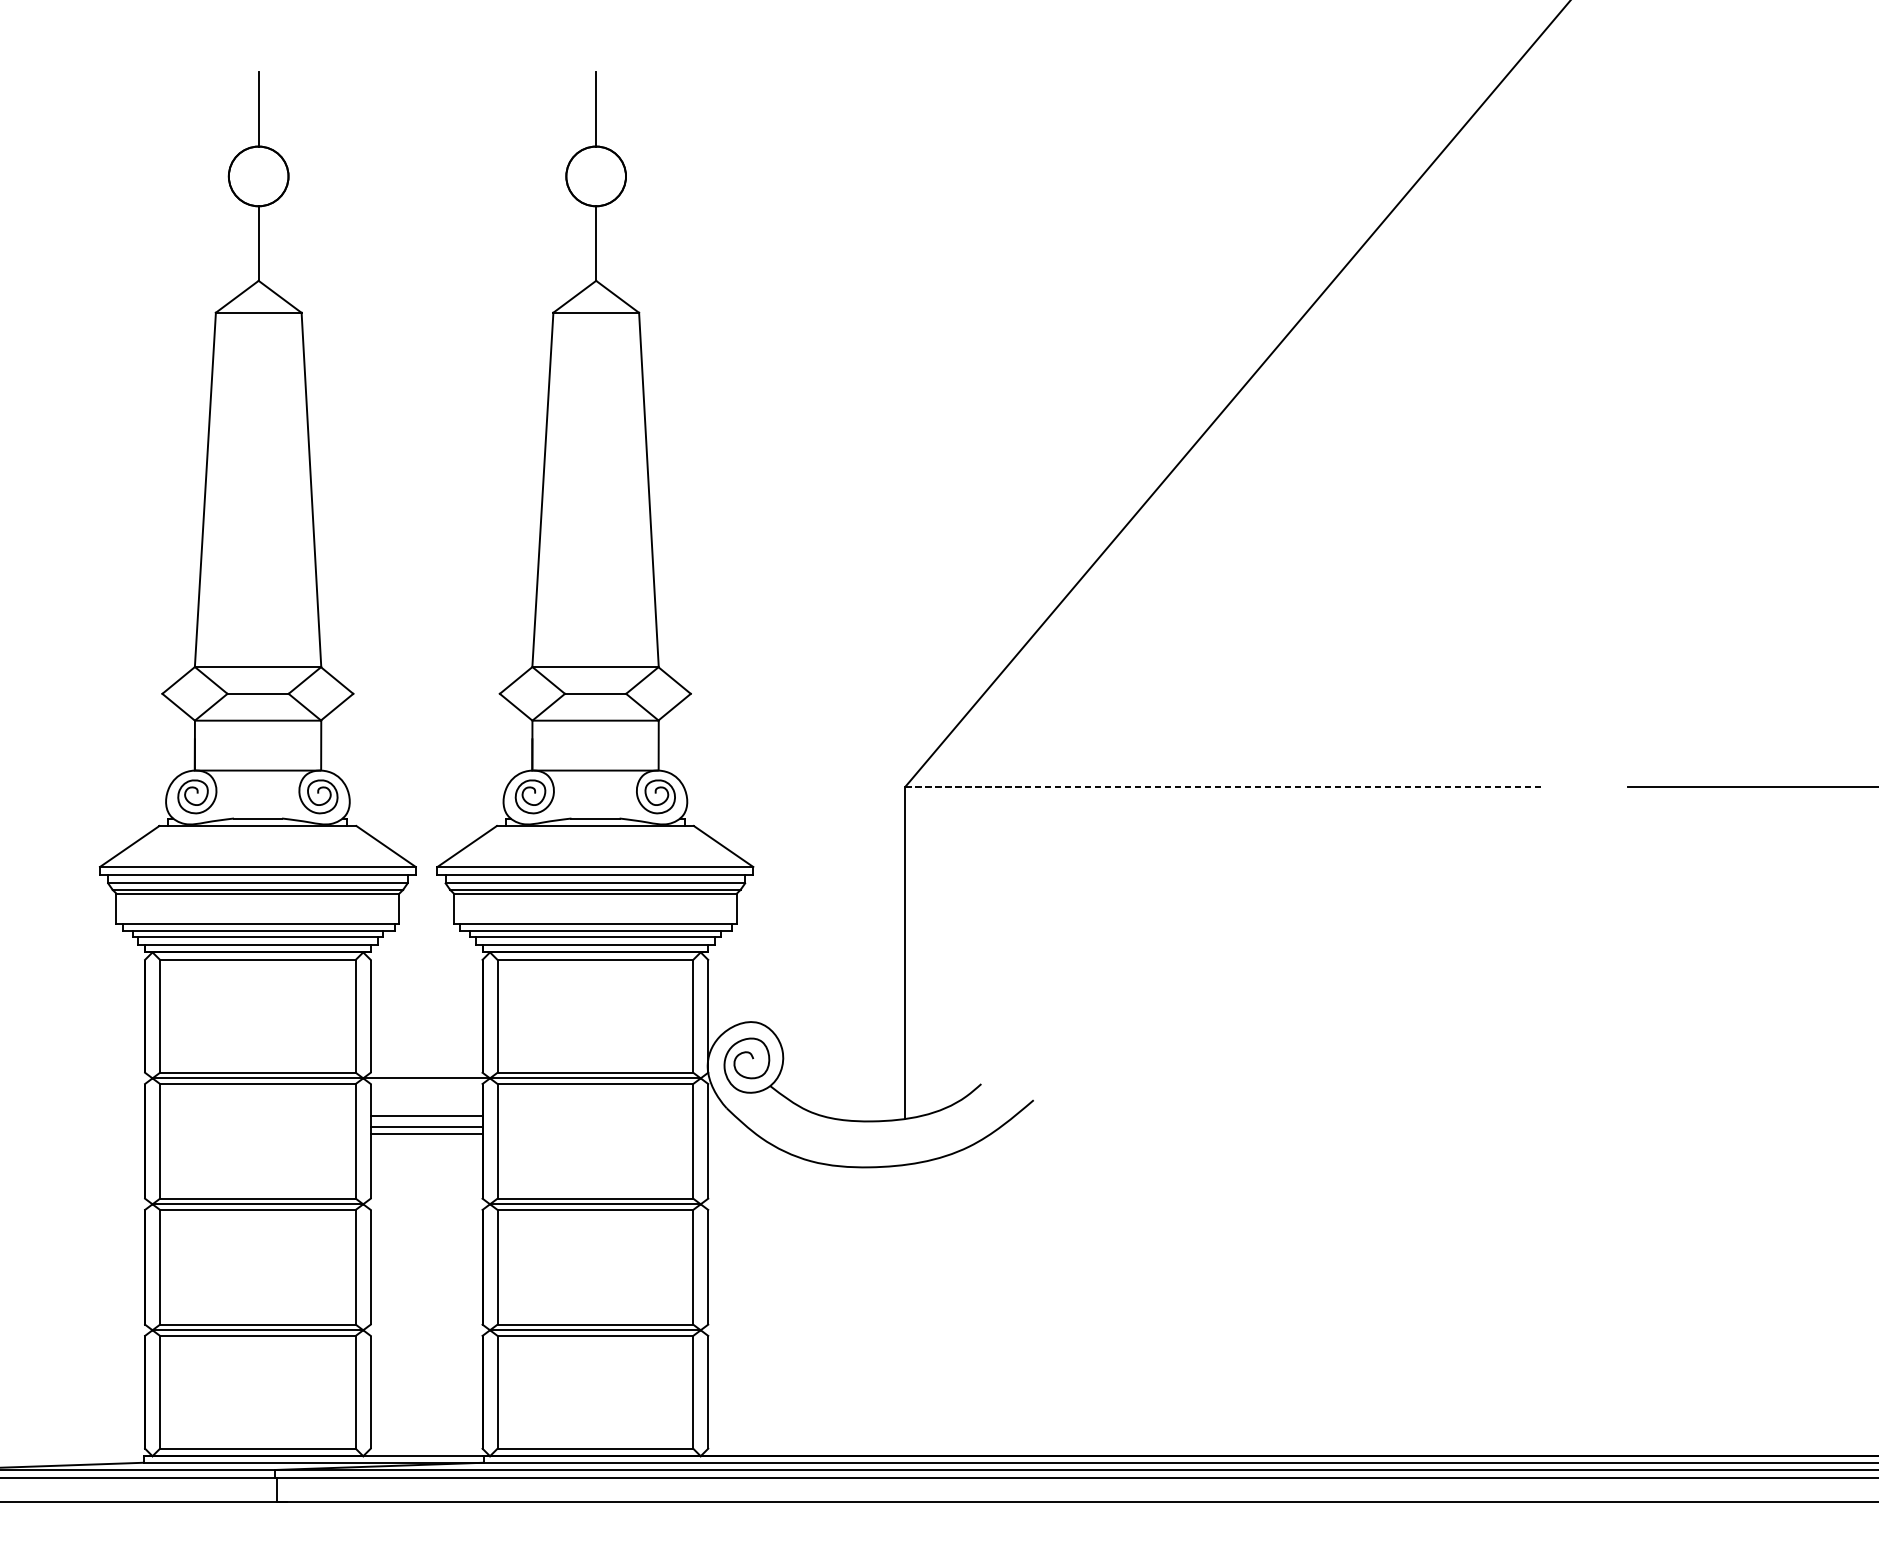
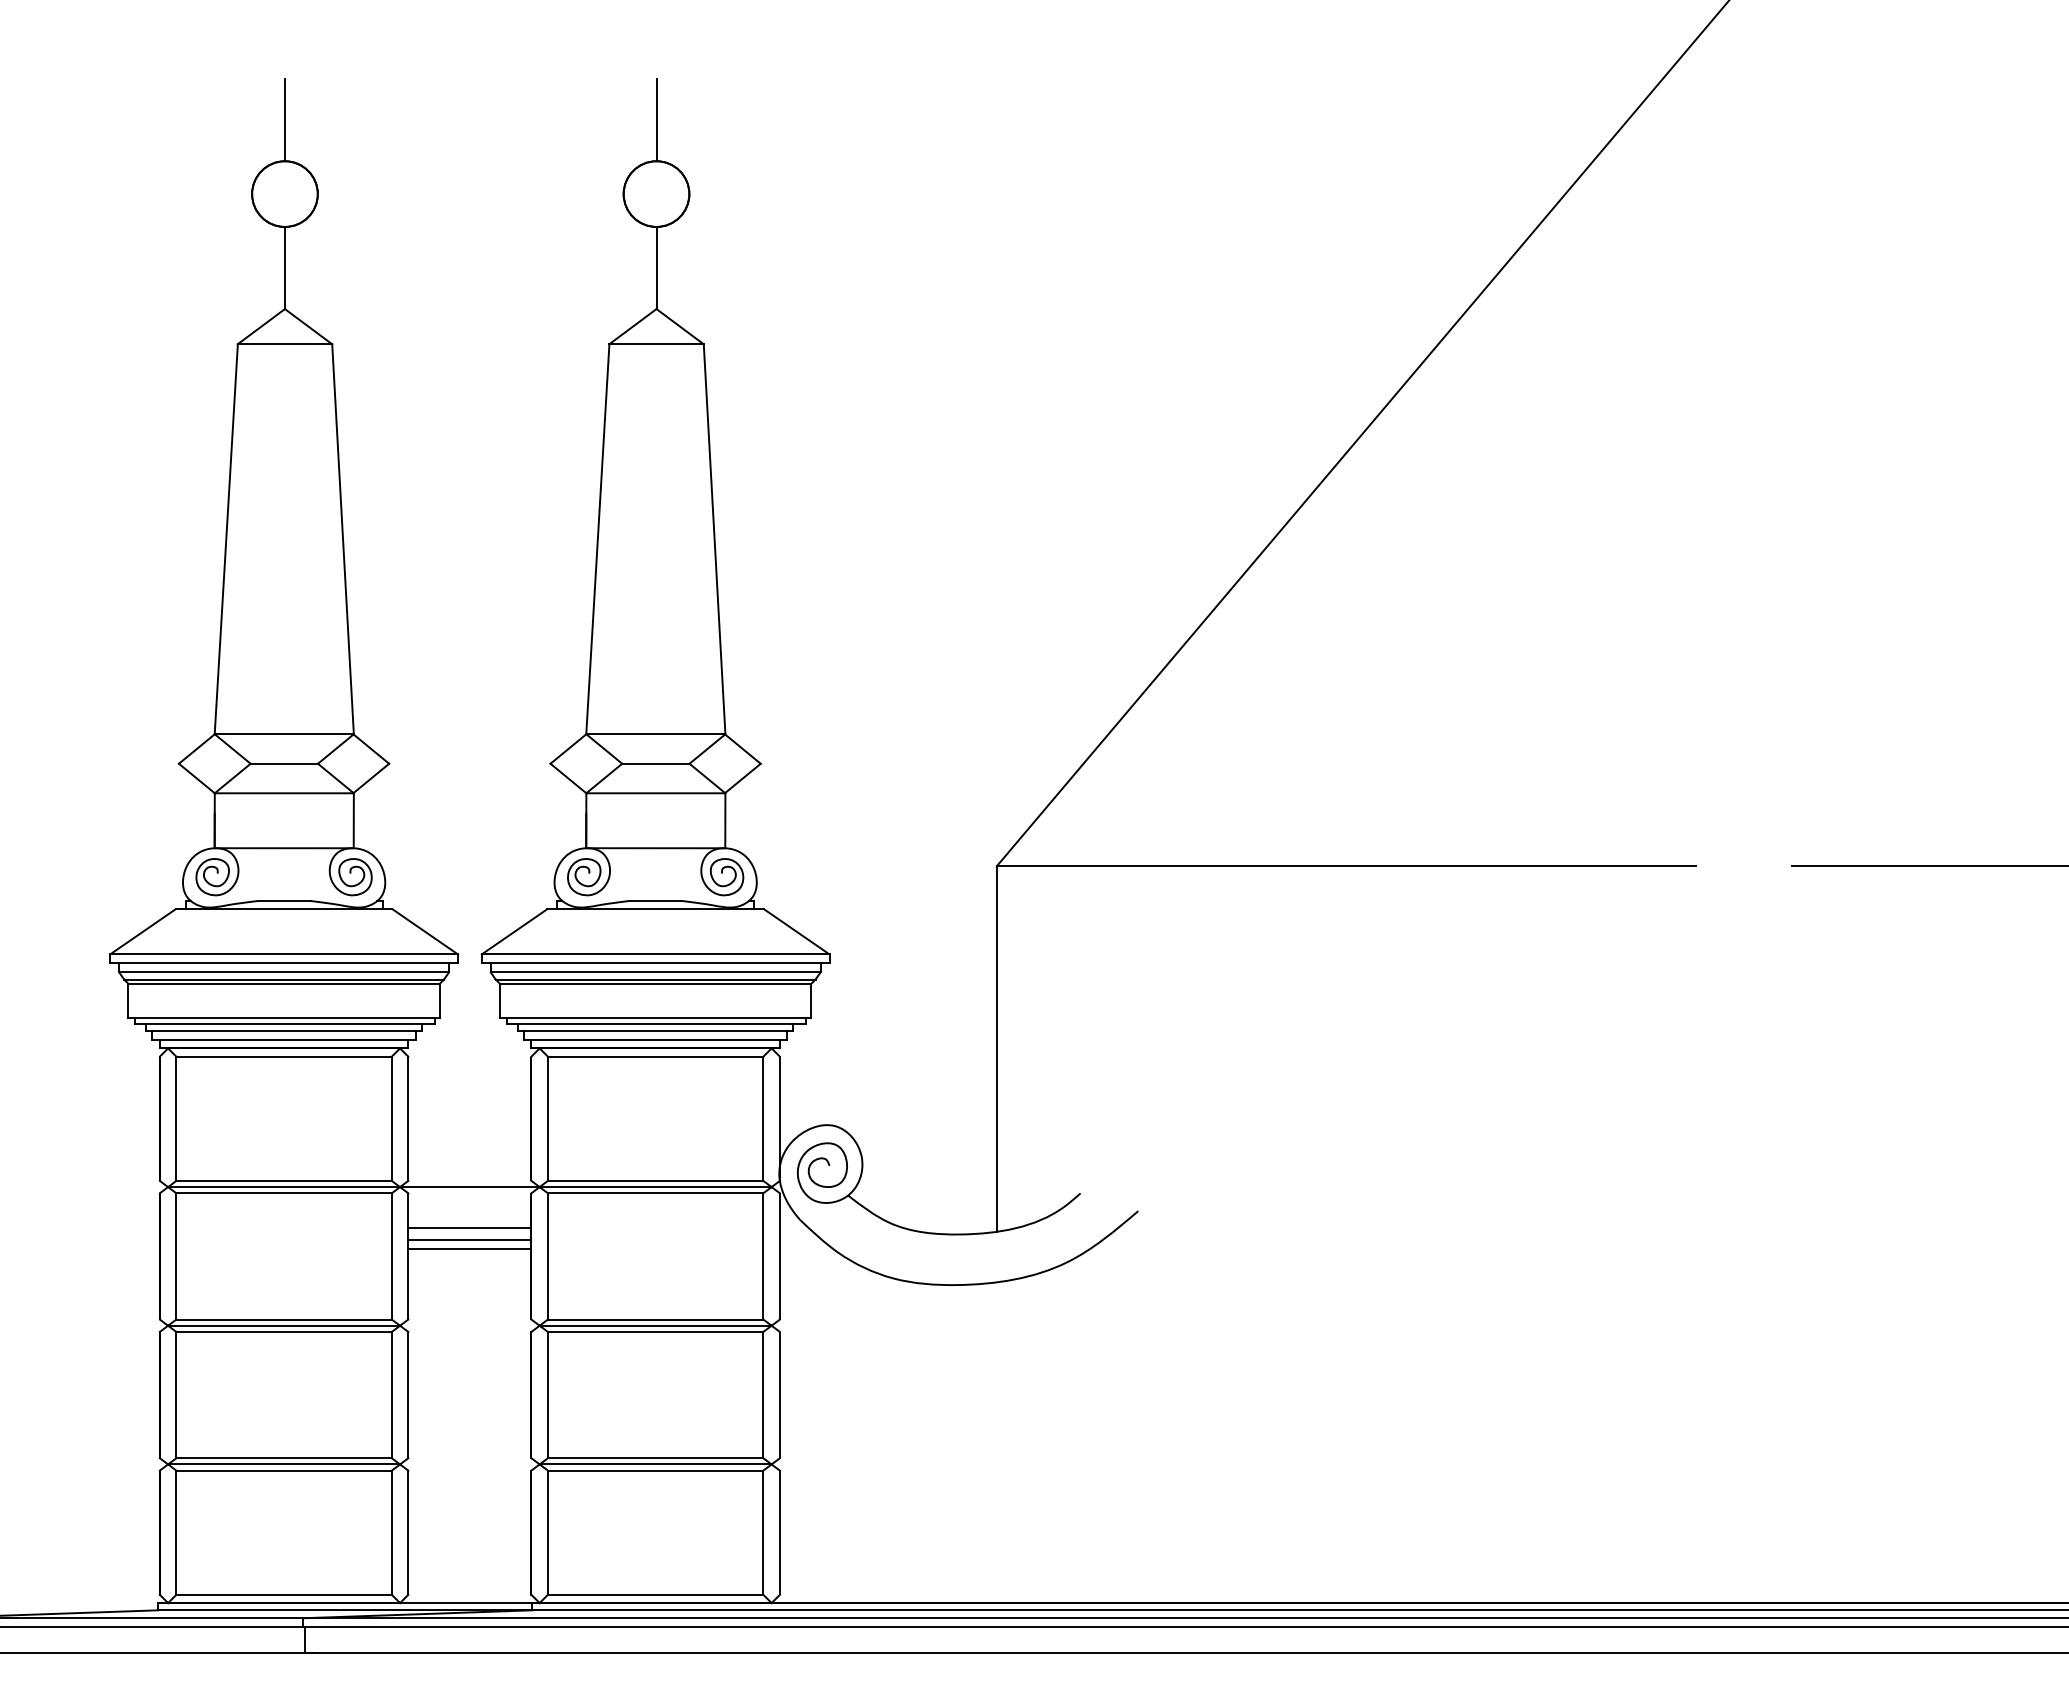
line: (1222, 787) -> (1346, 866), dashed -> solid

